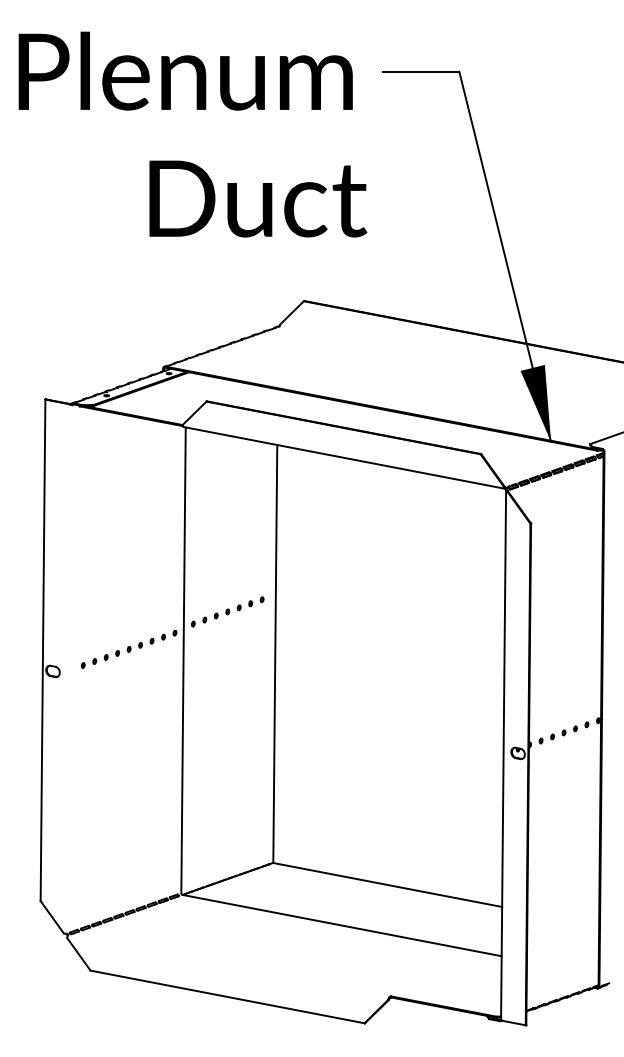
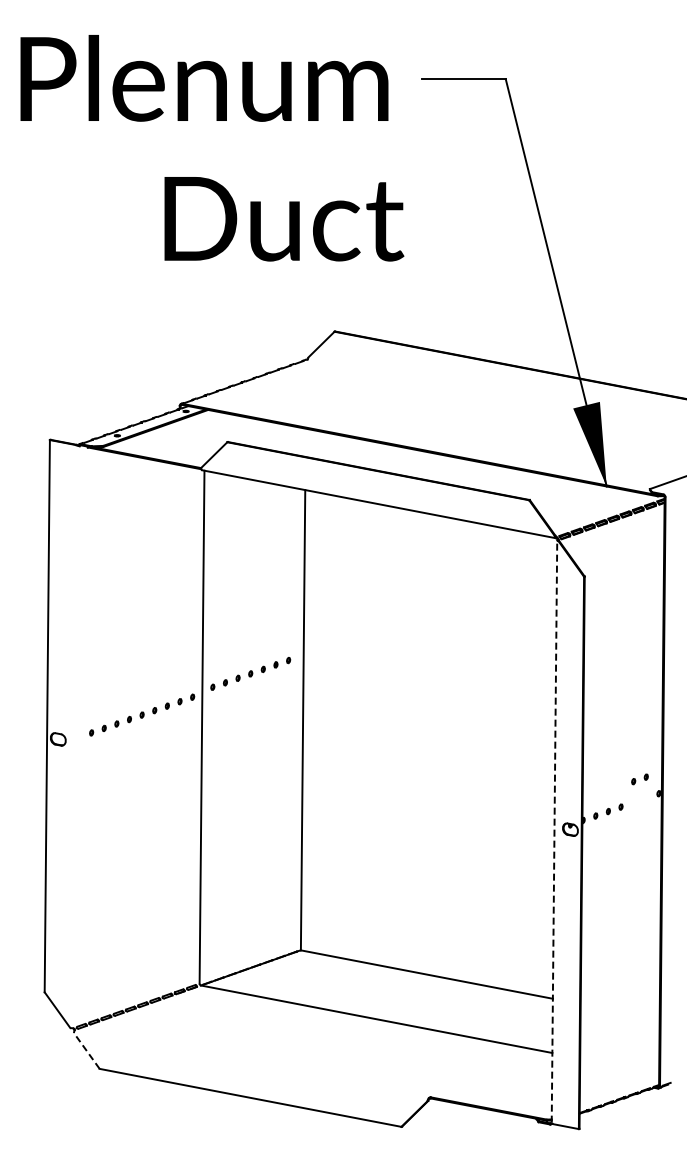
part: (580, 726) -> (639, 779), moved
line: (503, 755) -> (554, 831), solid -> dashed
line: (78, 953) -> (86, 1050), solid -> dashed

